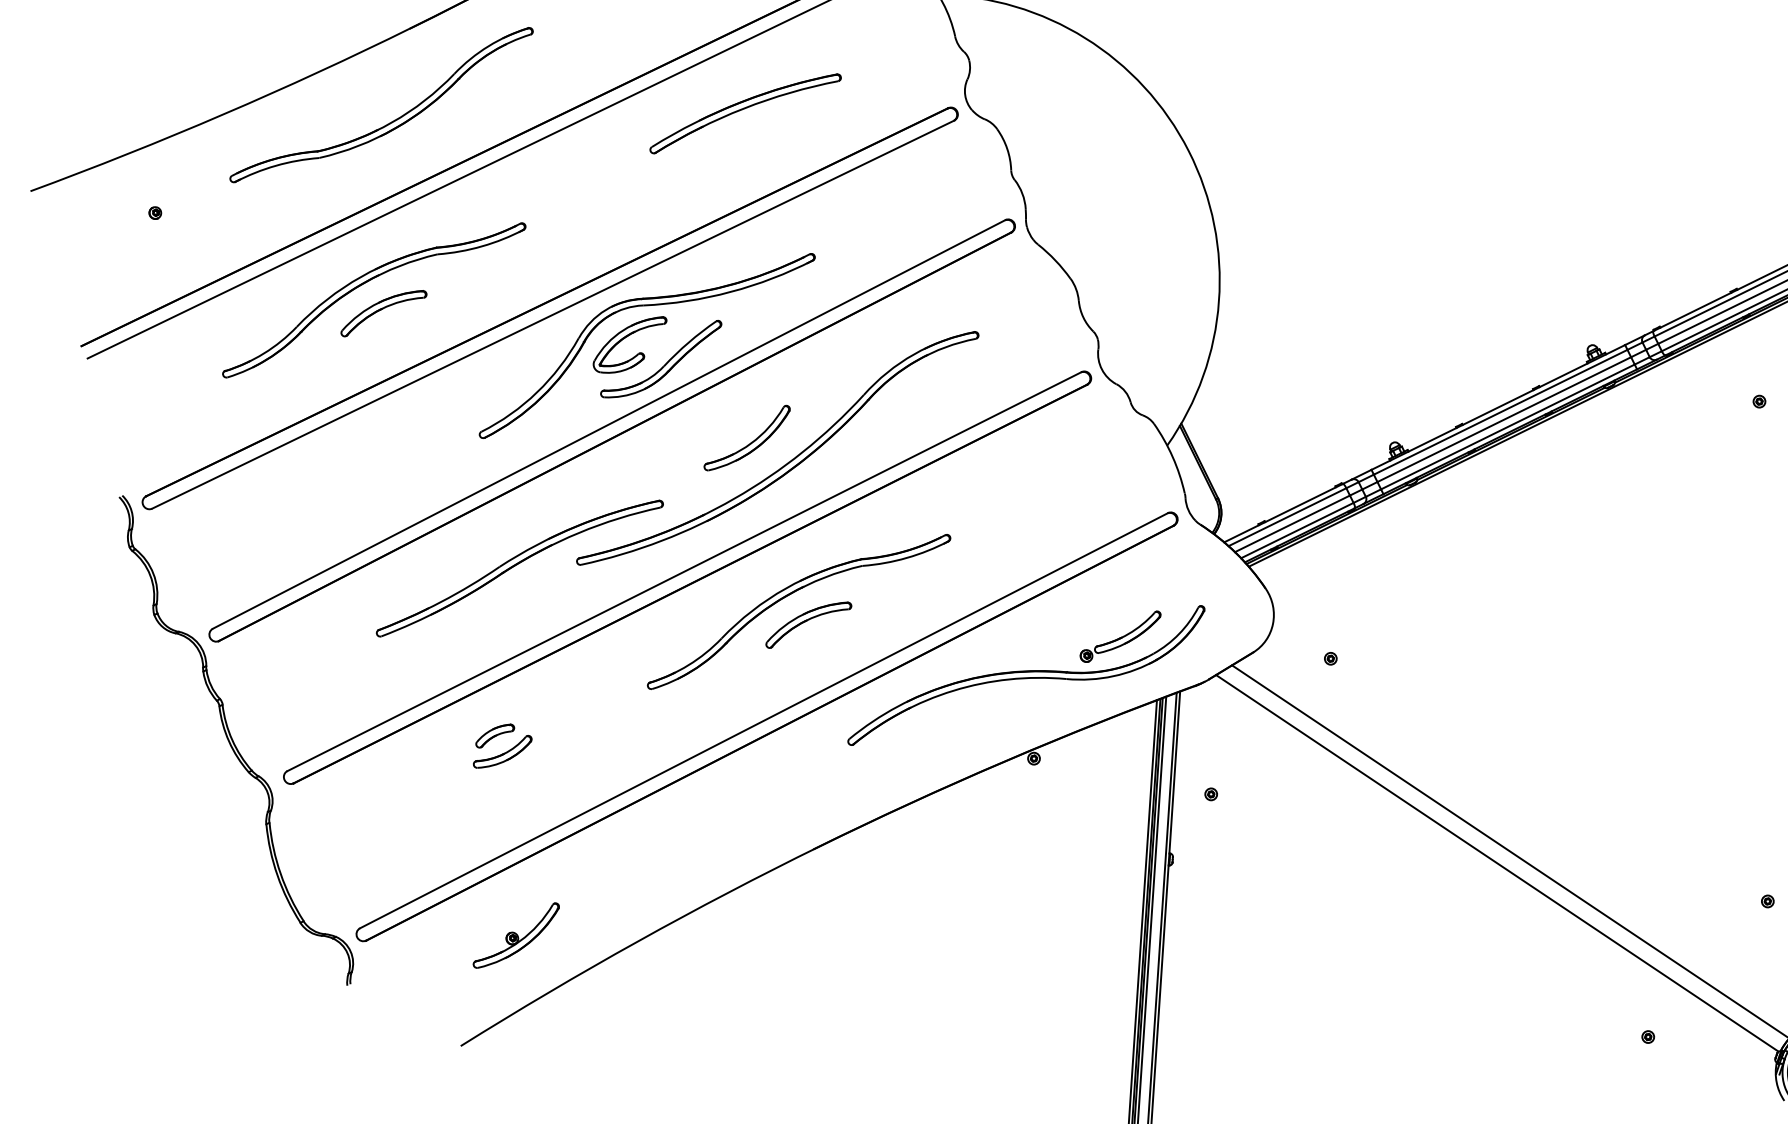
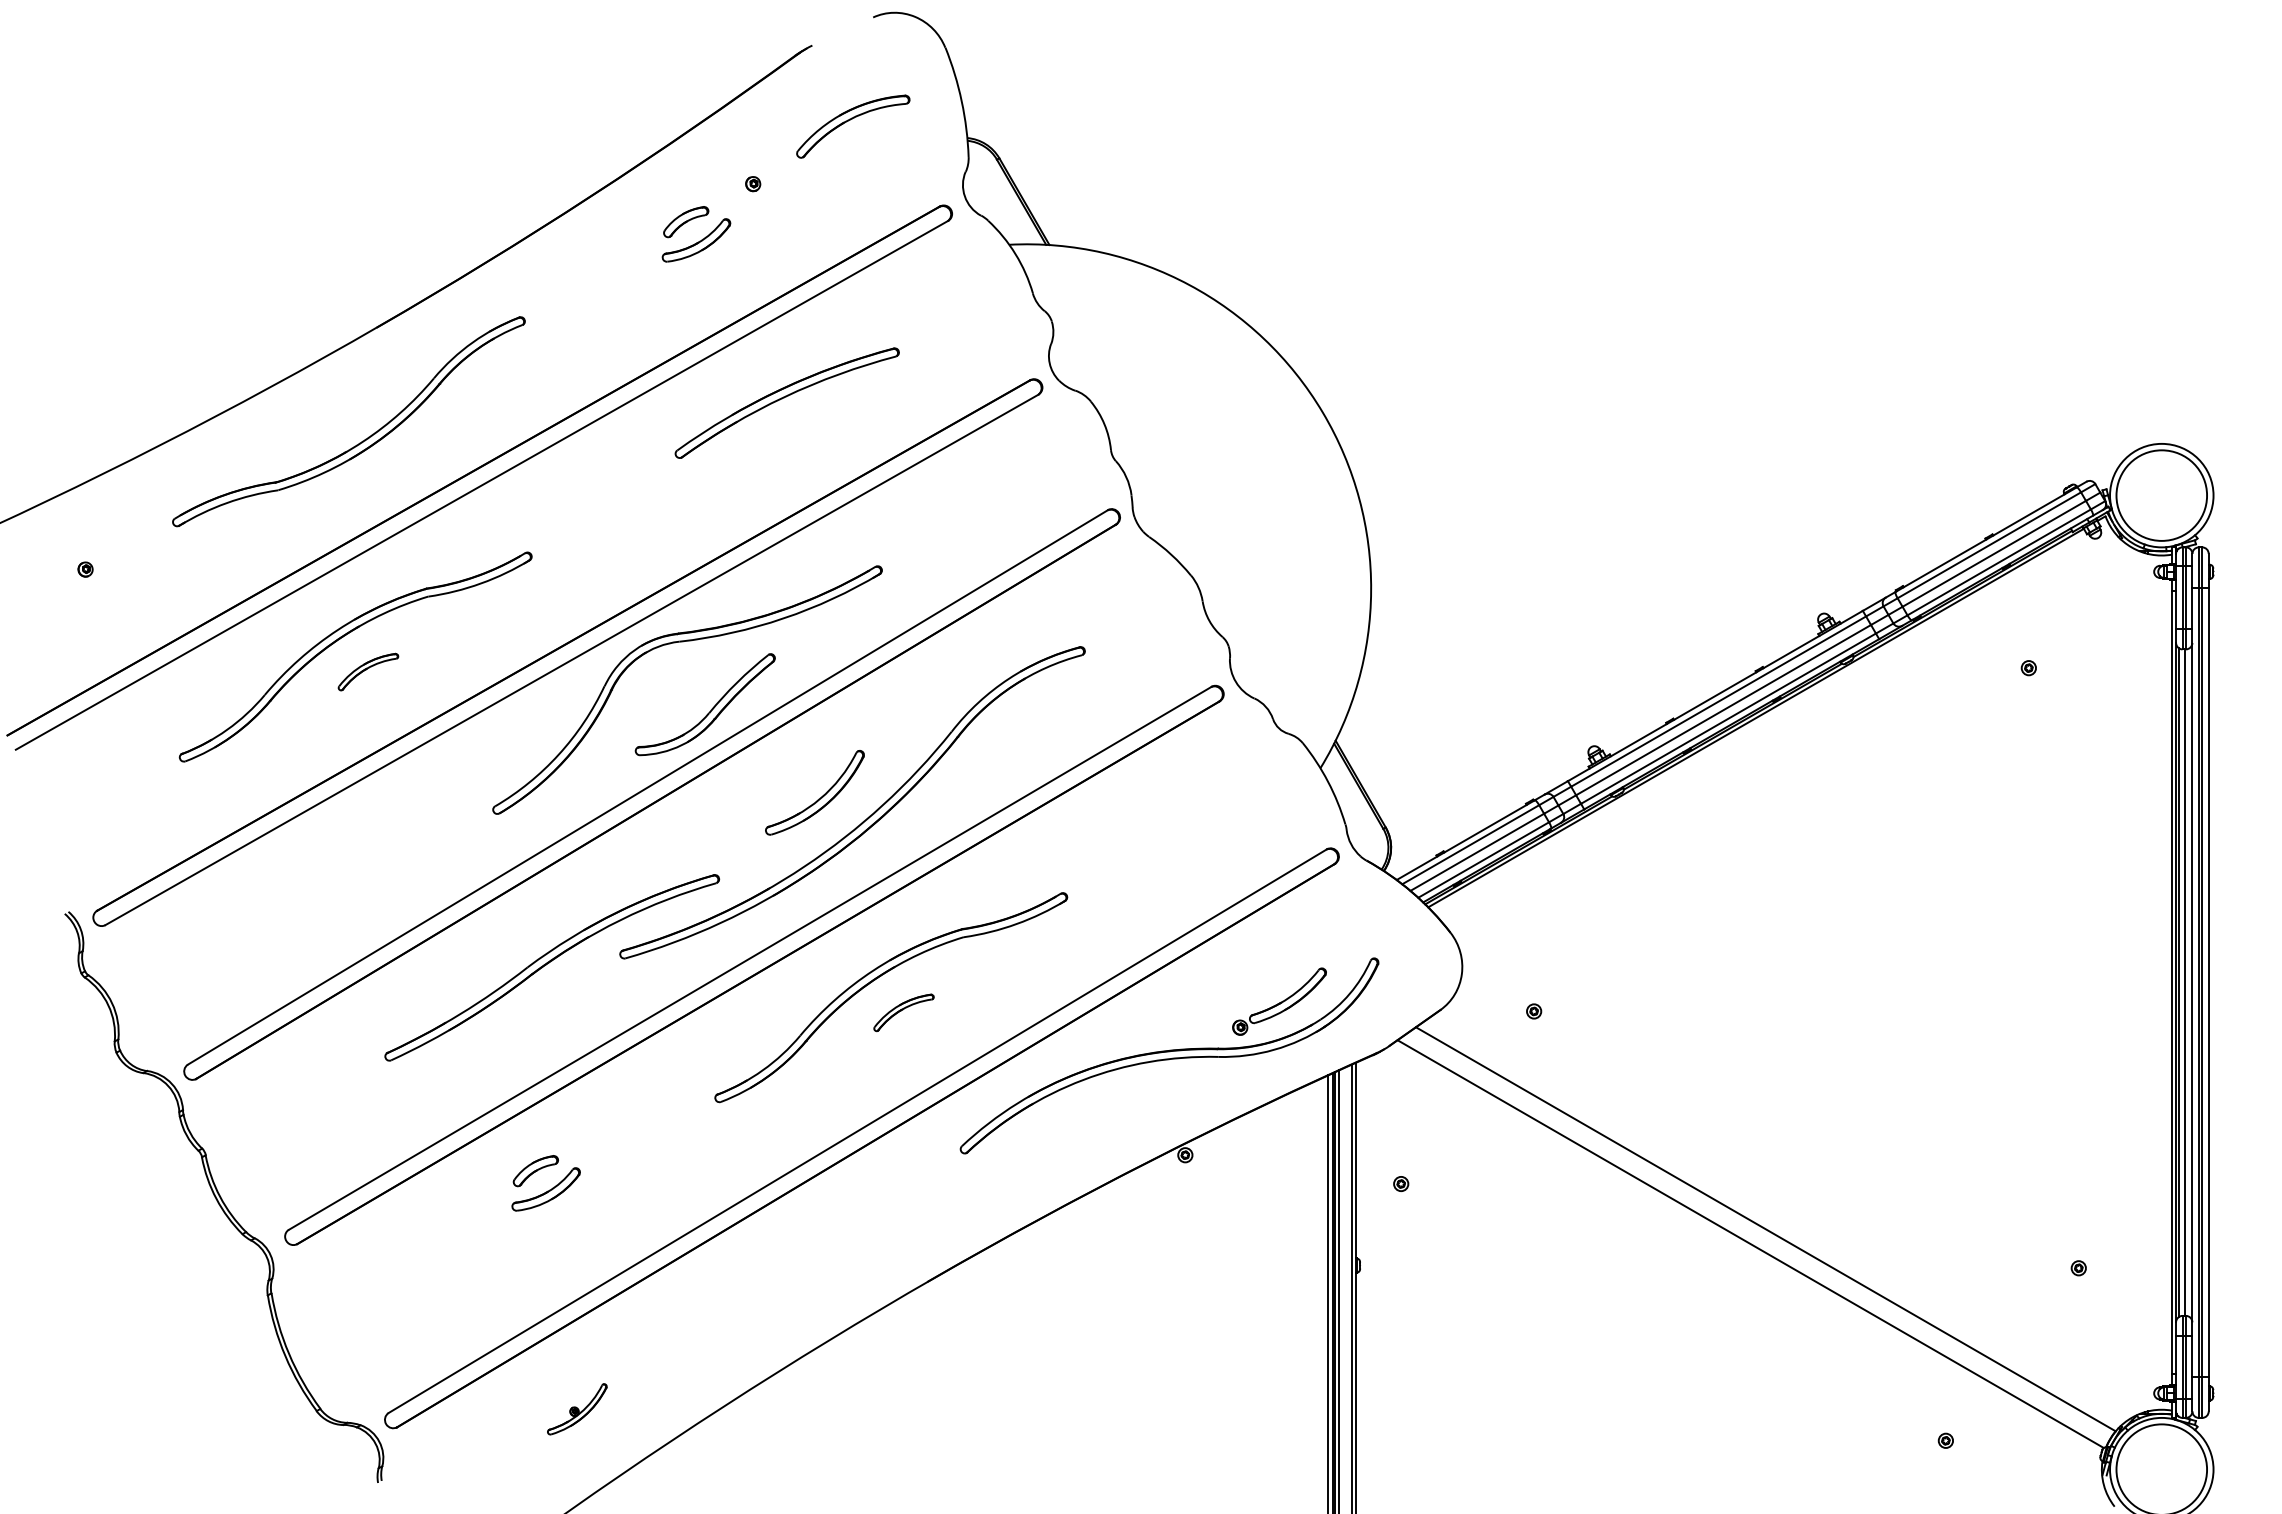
part: (384, 313) -> (368, 671), size x0.6
part: (627, 337) -> (662, 681), removed
part: (808, 624) -> (903, 1012), size x0.6
part: (516, 935) -> (577, 1409), size x0.6

